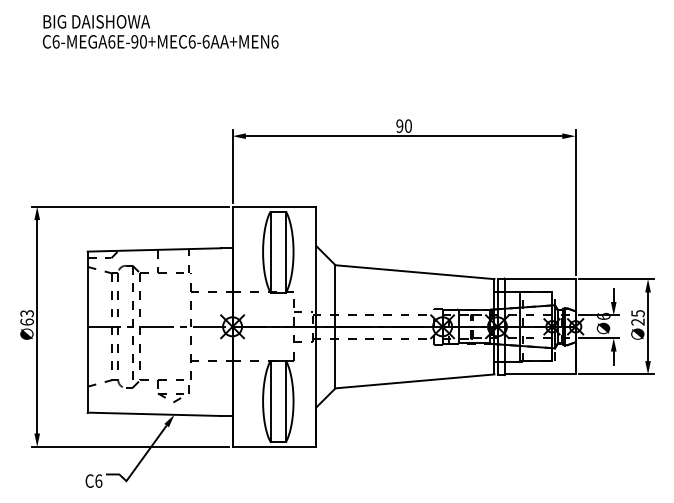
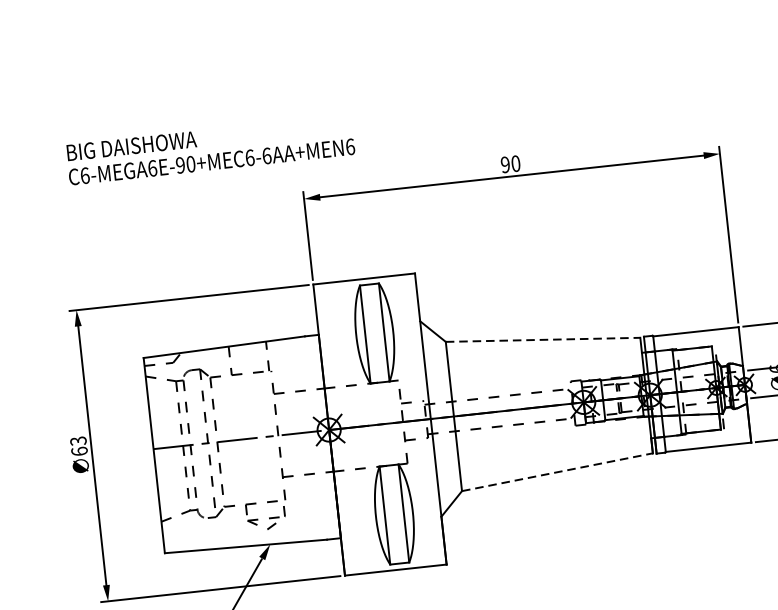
text: (160, 31) -> (210, 149), moved
line: (414, 272) -> (542, 340), solid -> dashed
line: (414, 381) -> (556, 472), solid -> dashed

